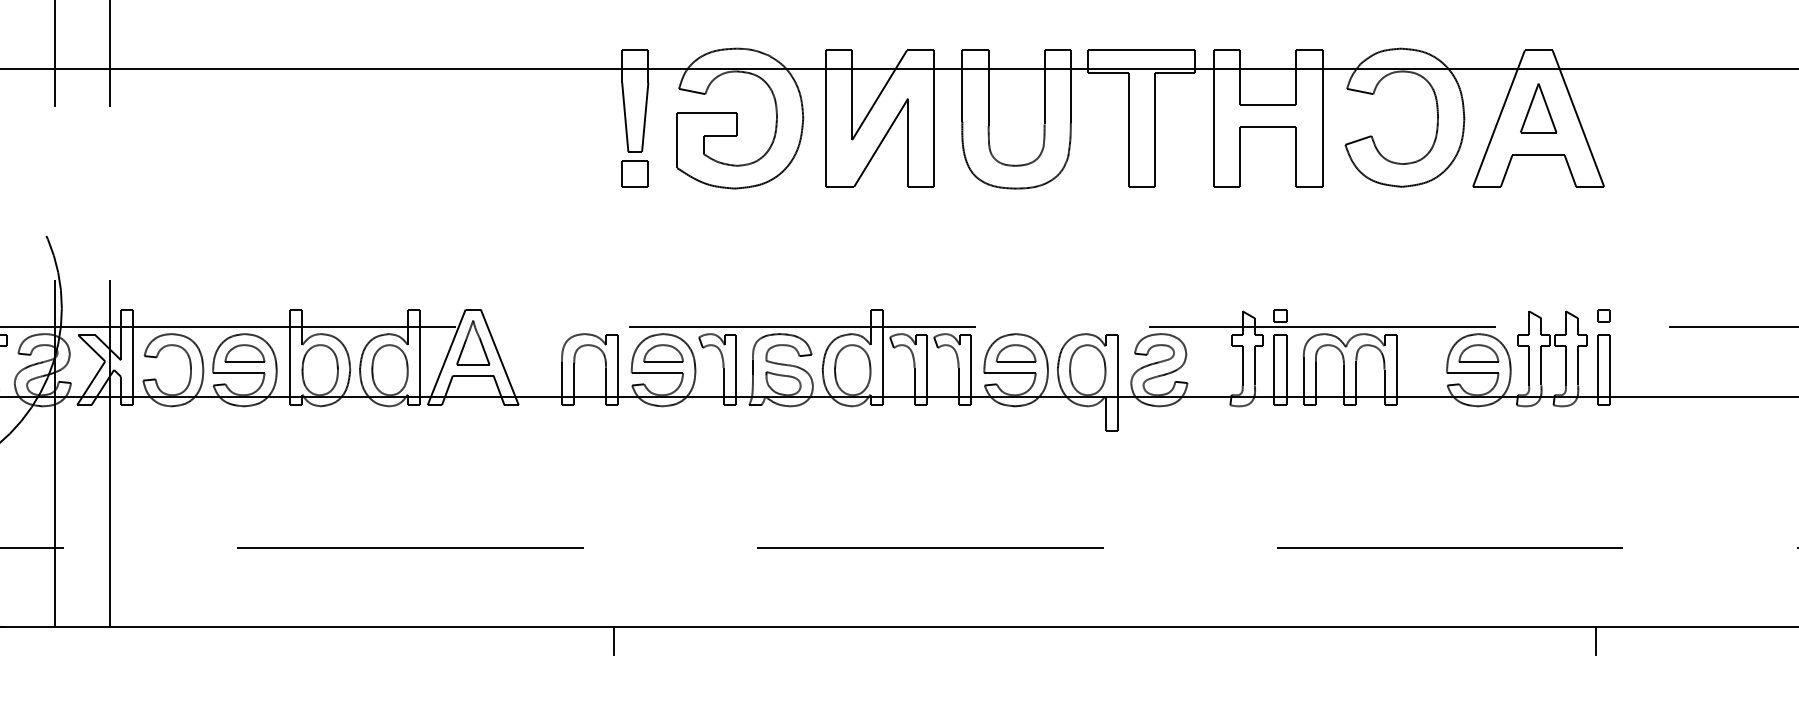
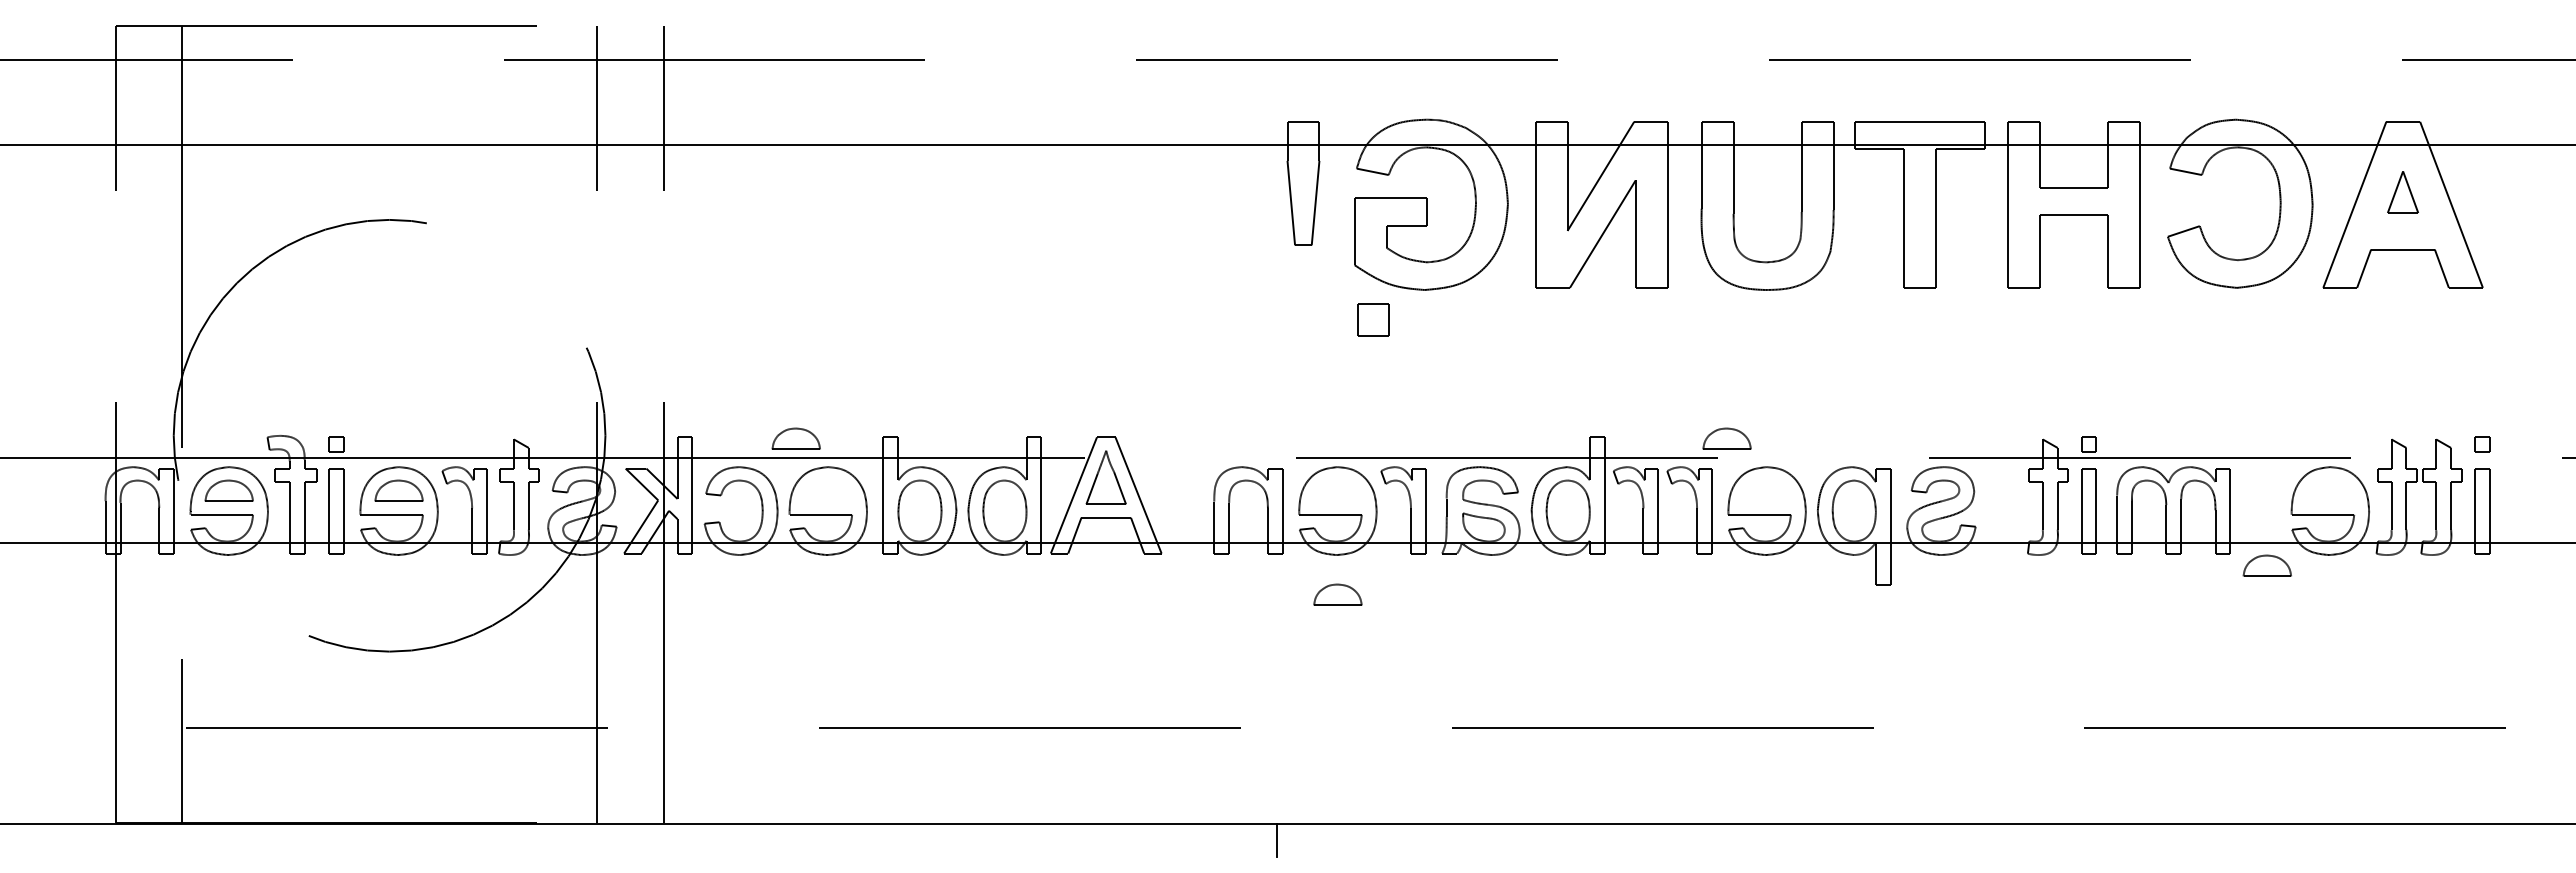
part: (1538, 108) -> (2402, 192), size x0.7
part: (635, 173) -> (1373, 319), moved
part: (244, 353) -> (795, 438), moved
part: (663, 353) -> (1337, 594), moved
part: (1015, 353) -> (1726, 438), moved
part: (1478, 353) -> (2266, 565), moved
line: (1595, 640) -> (2472, 840), removed

